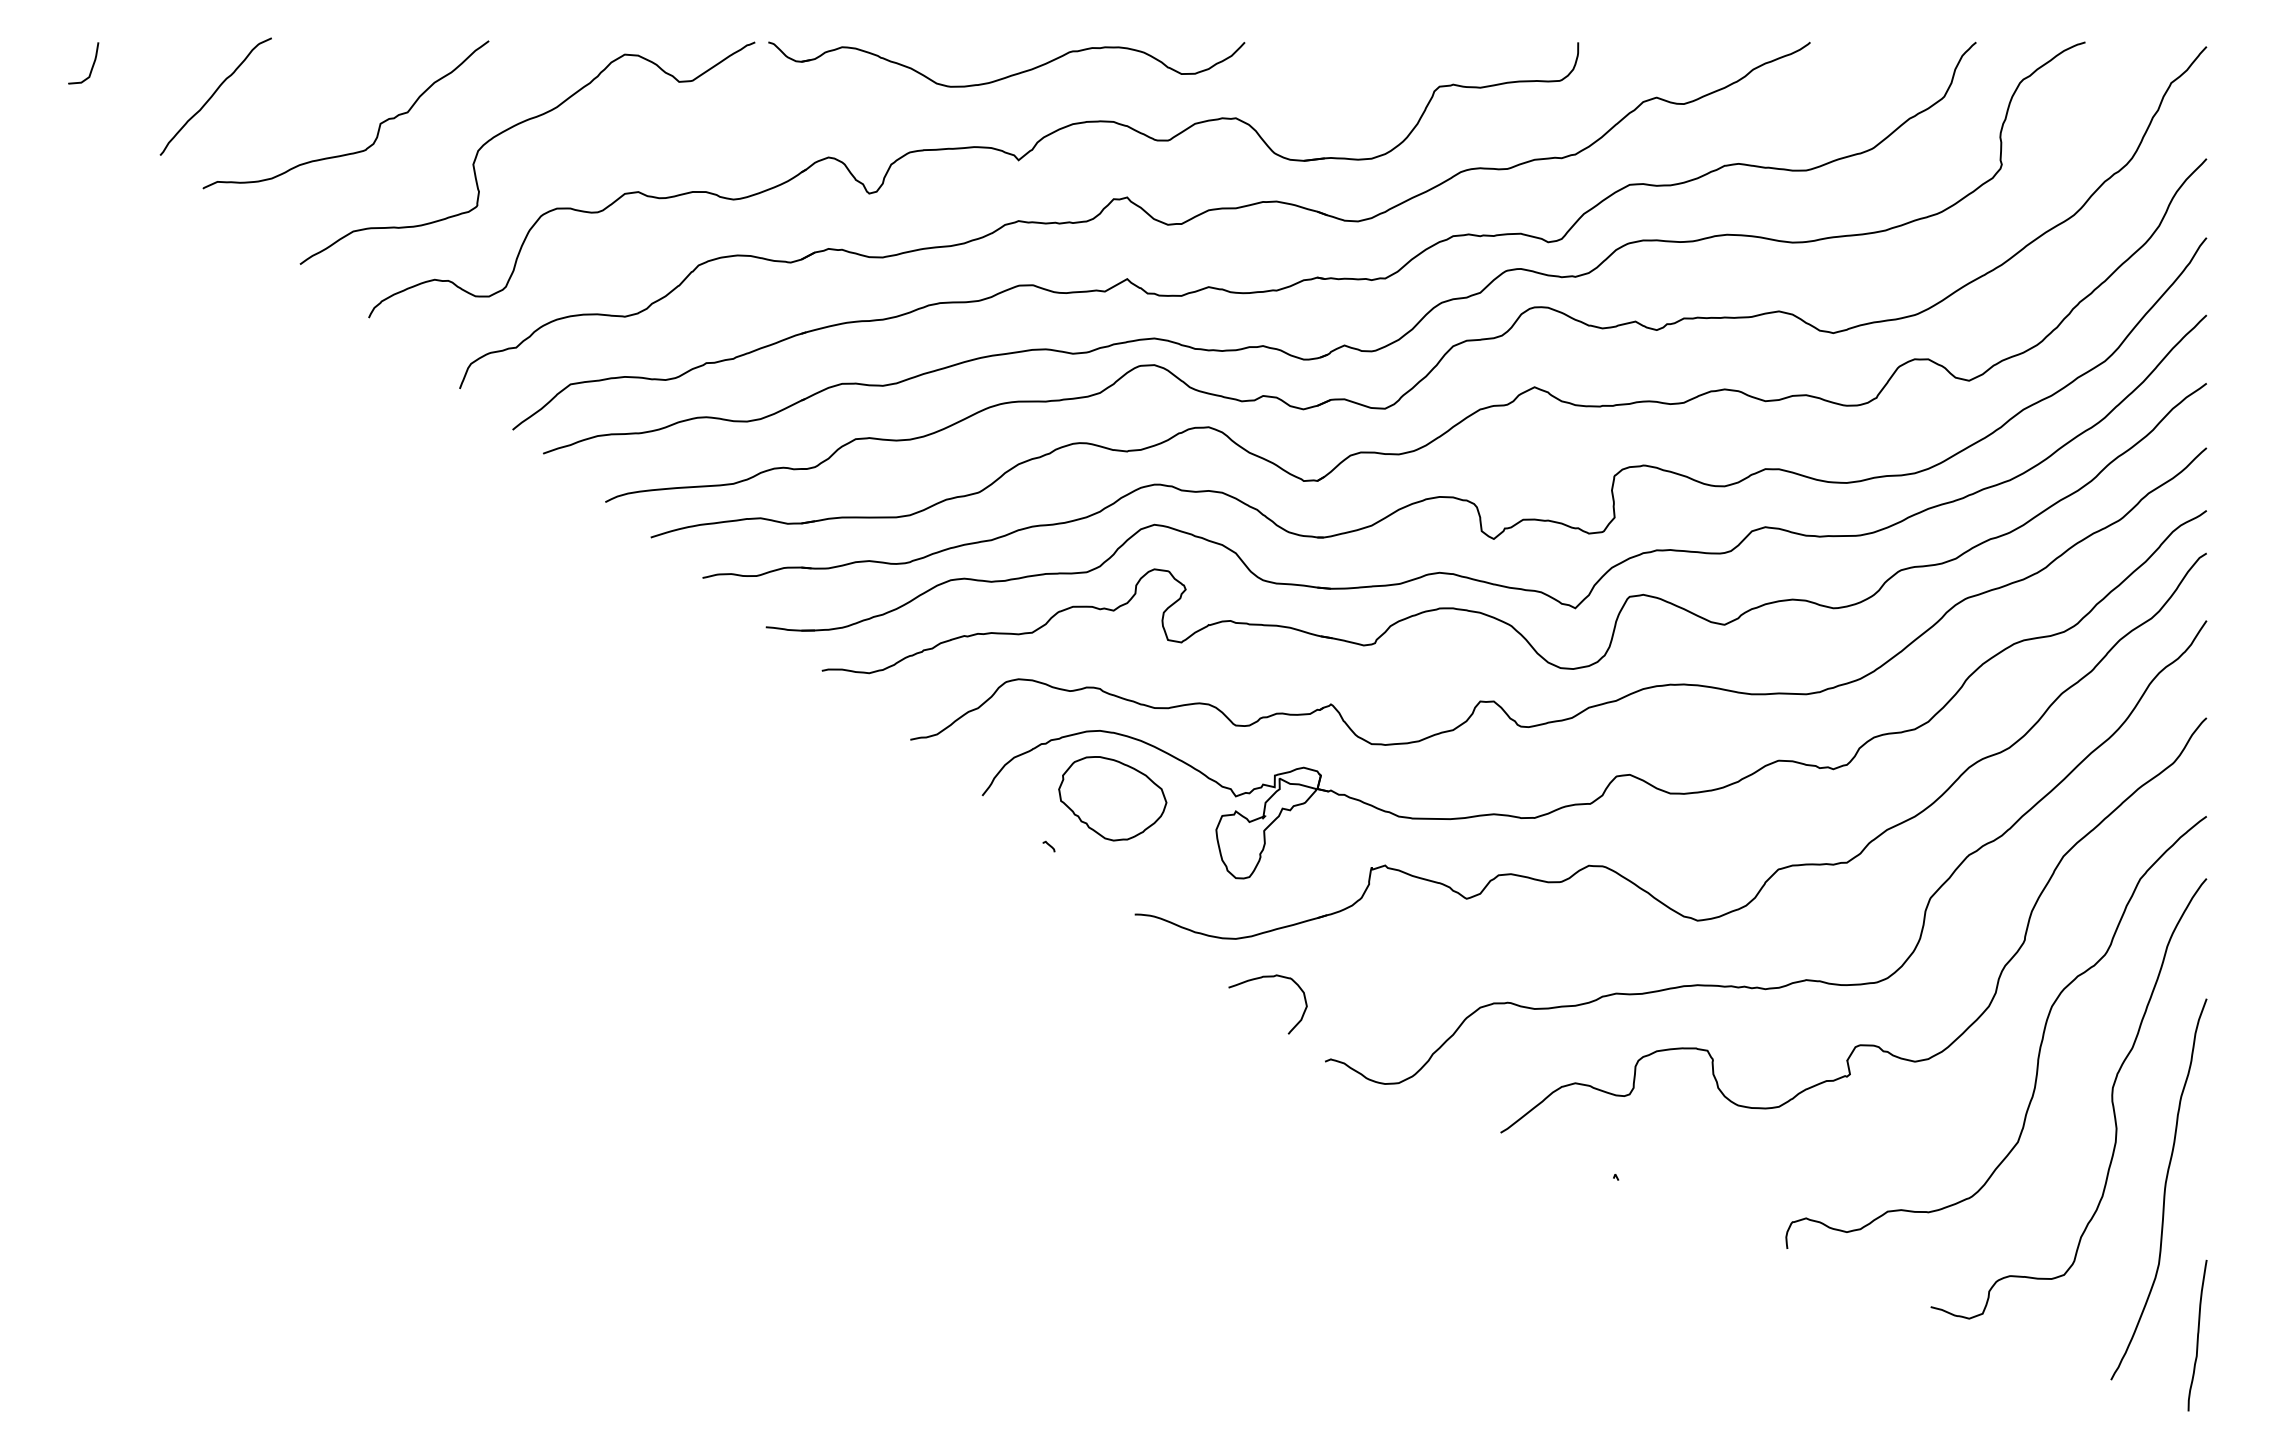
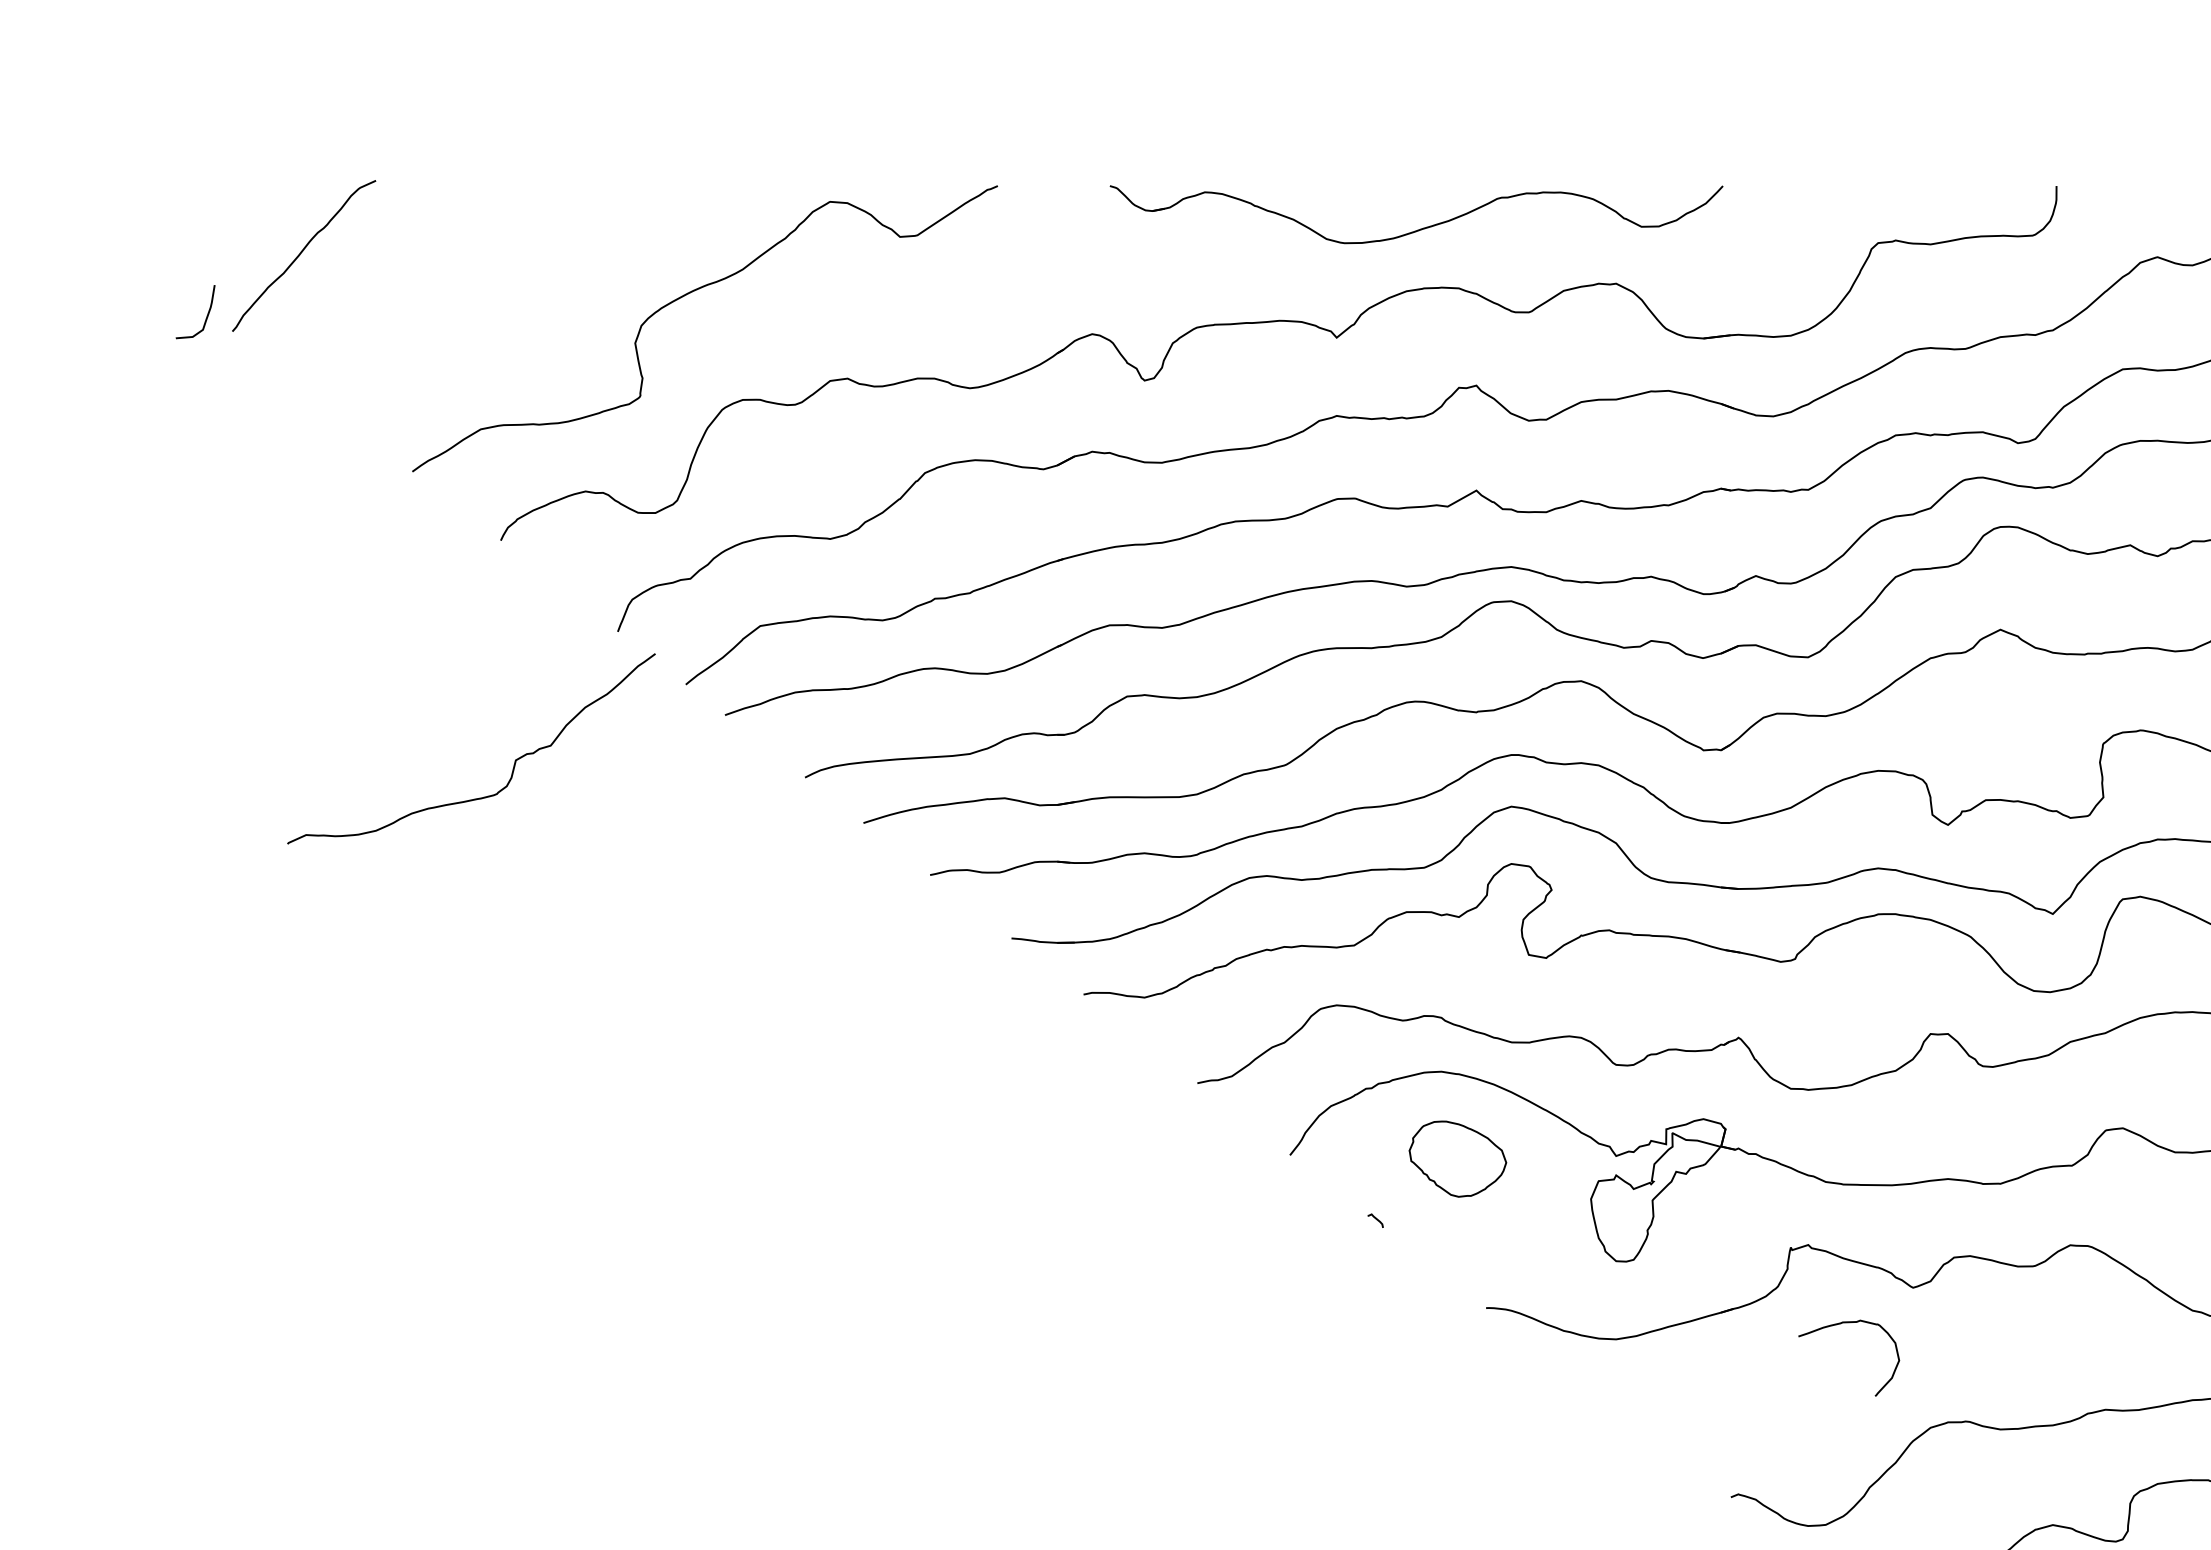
curve: (91, 67) -> (205, 317), moved
part: (1011, 74) -> (1422, 227), moved
curve: (379, 123) -> (514, 759), moved
part: (1112, 798) -> (1457, 1158), size x0.7
curve: (1261, 978) -> (1840, 1324), moved

